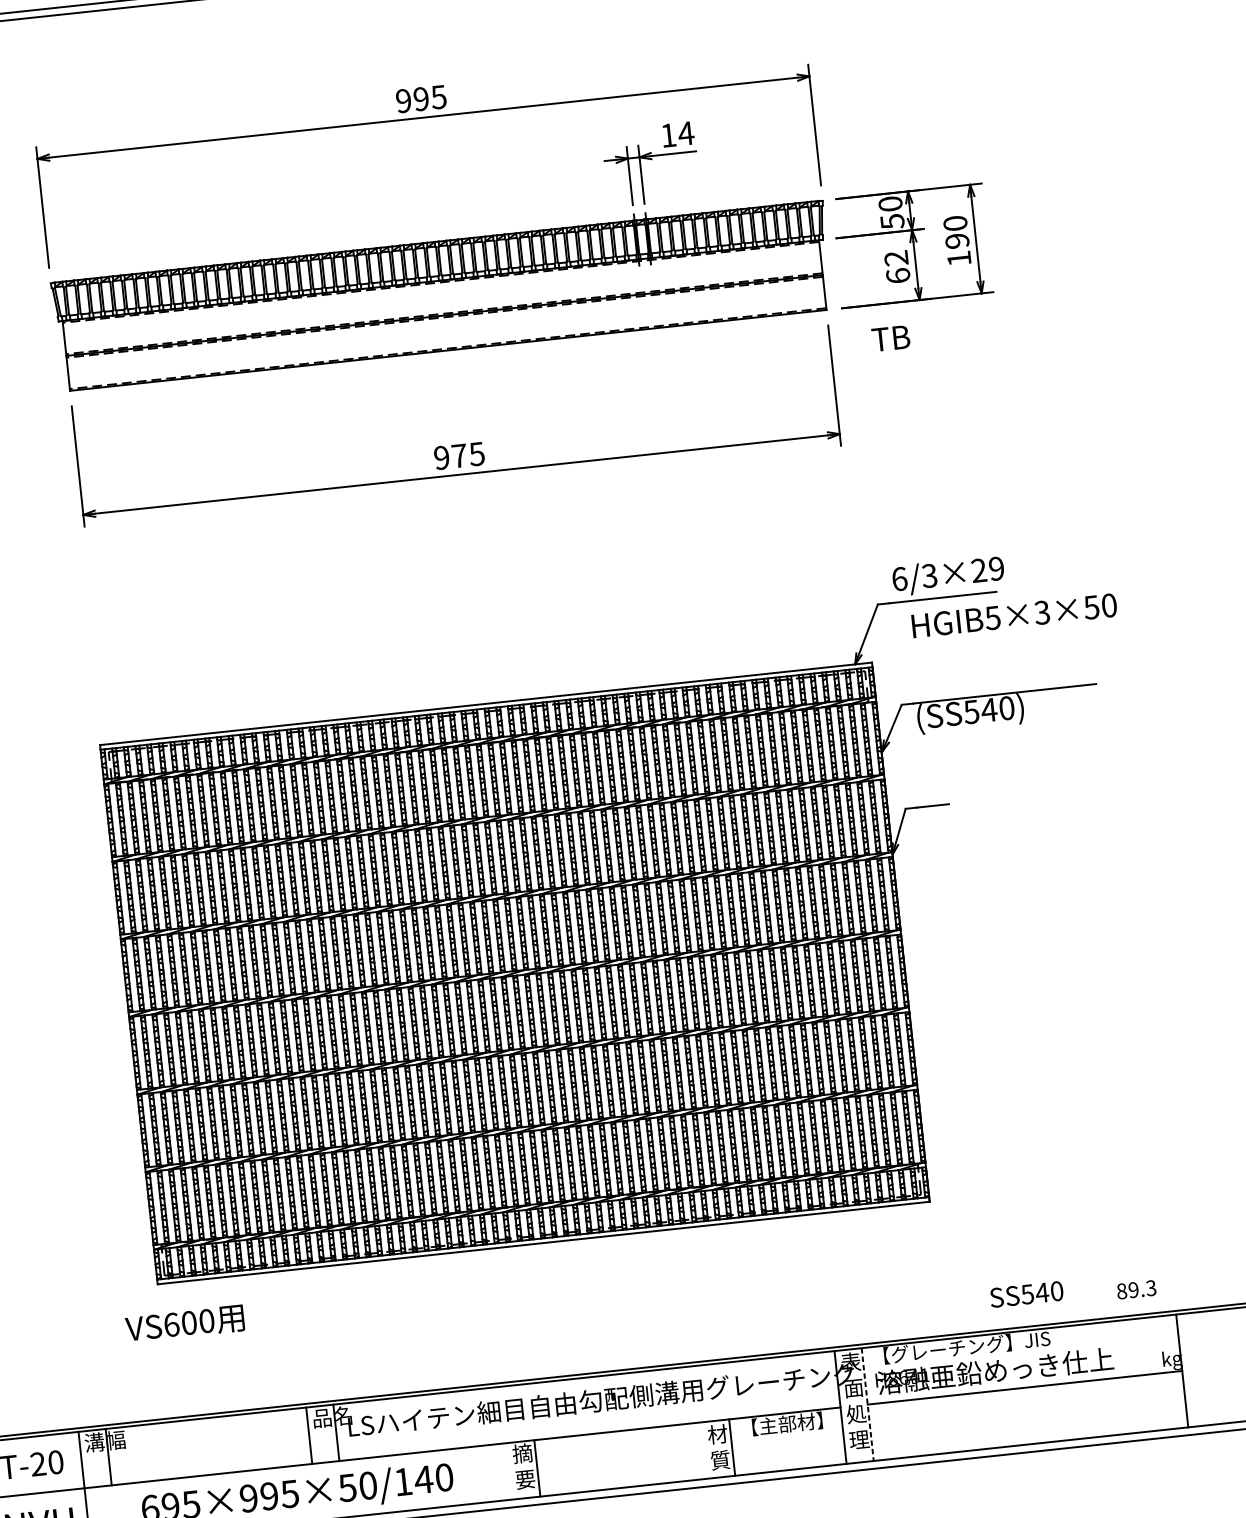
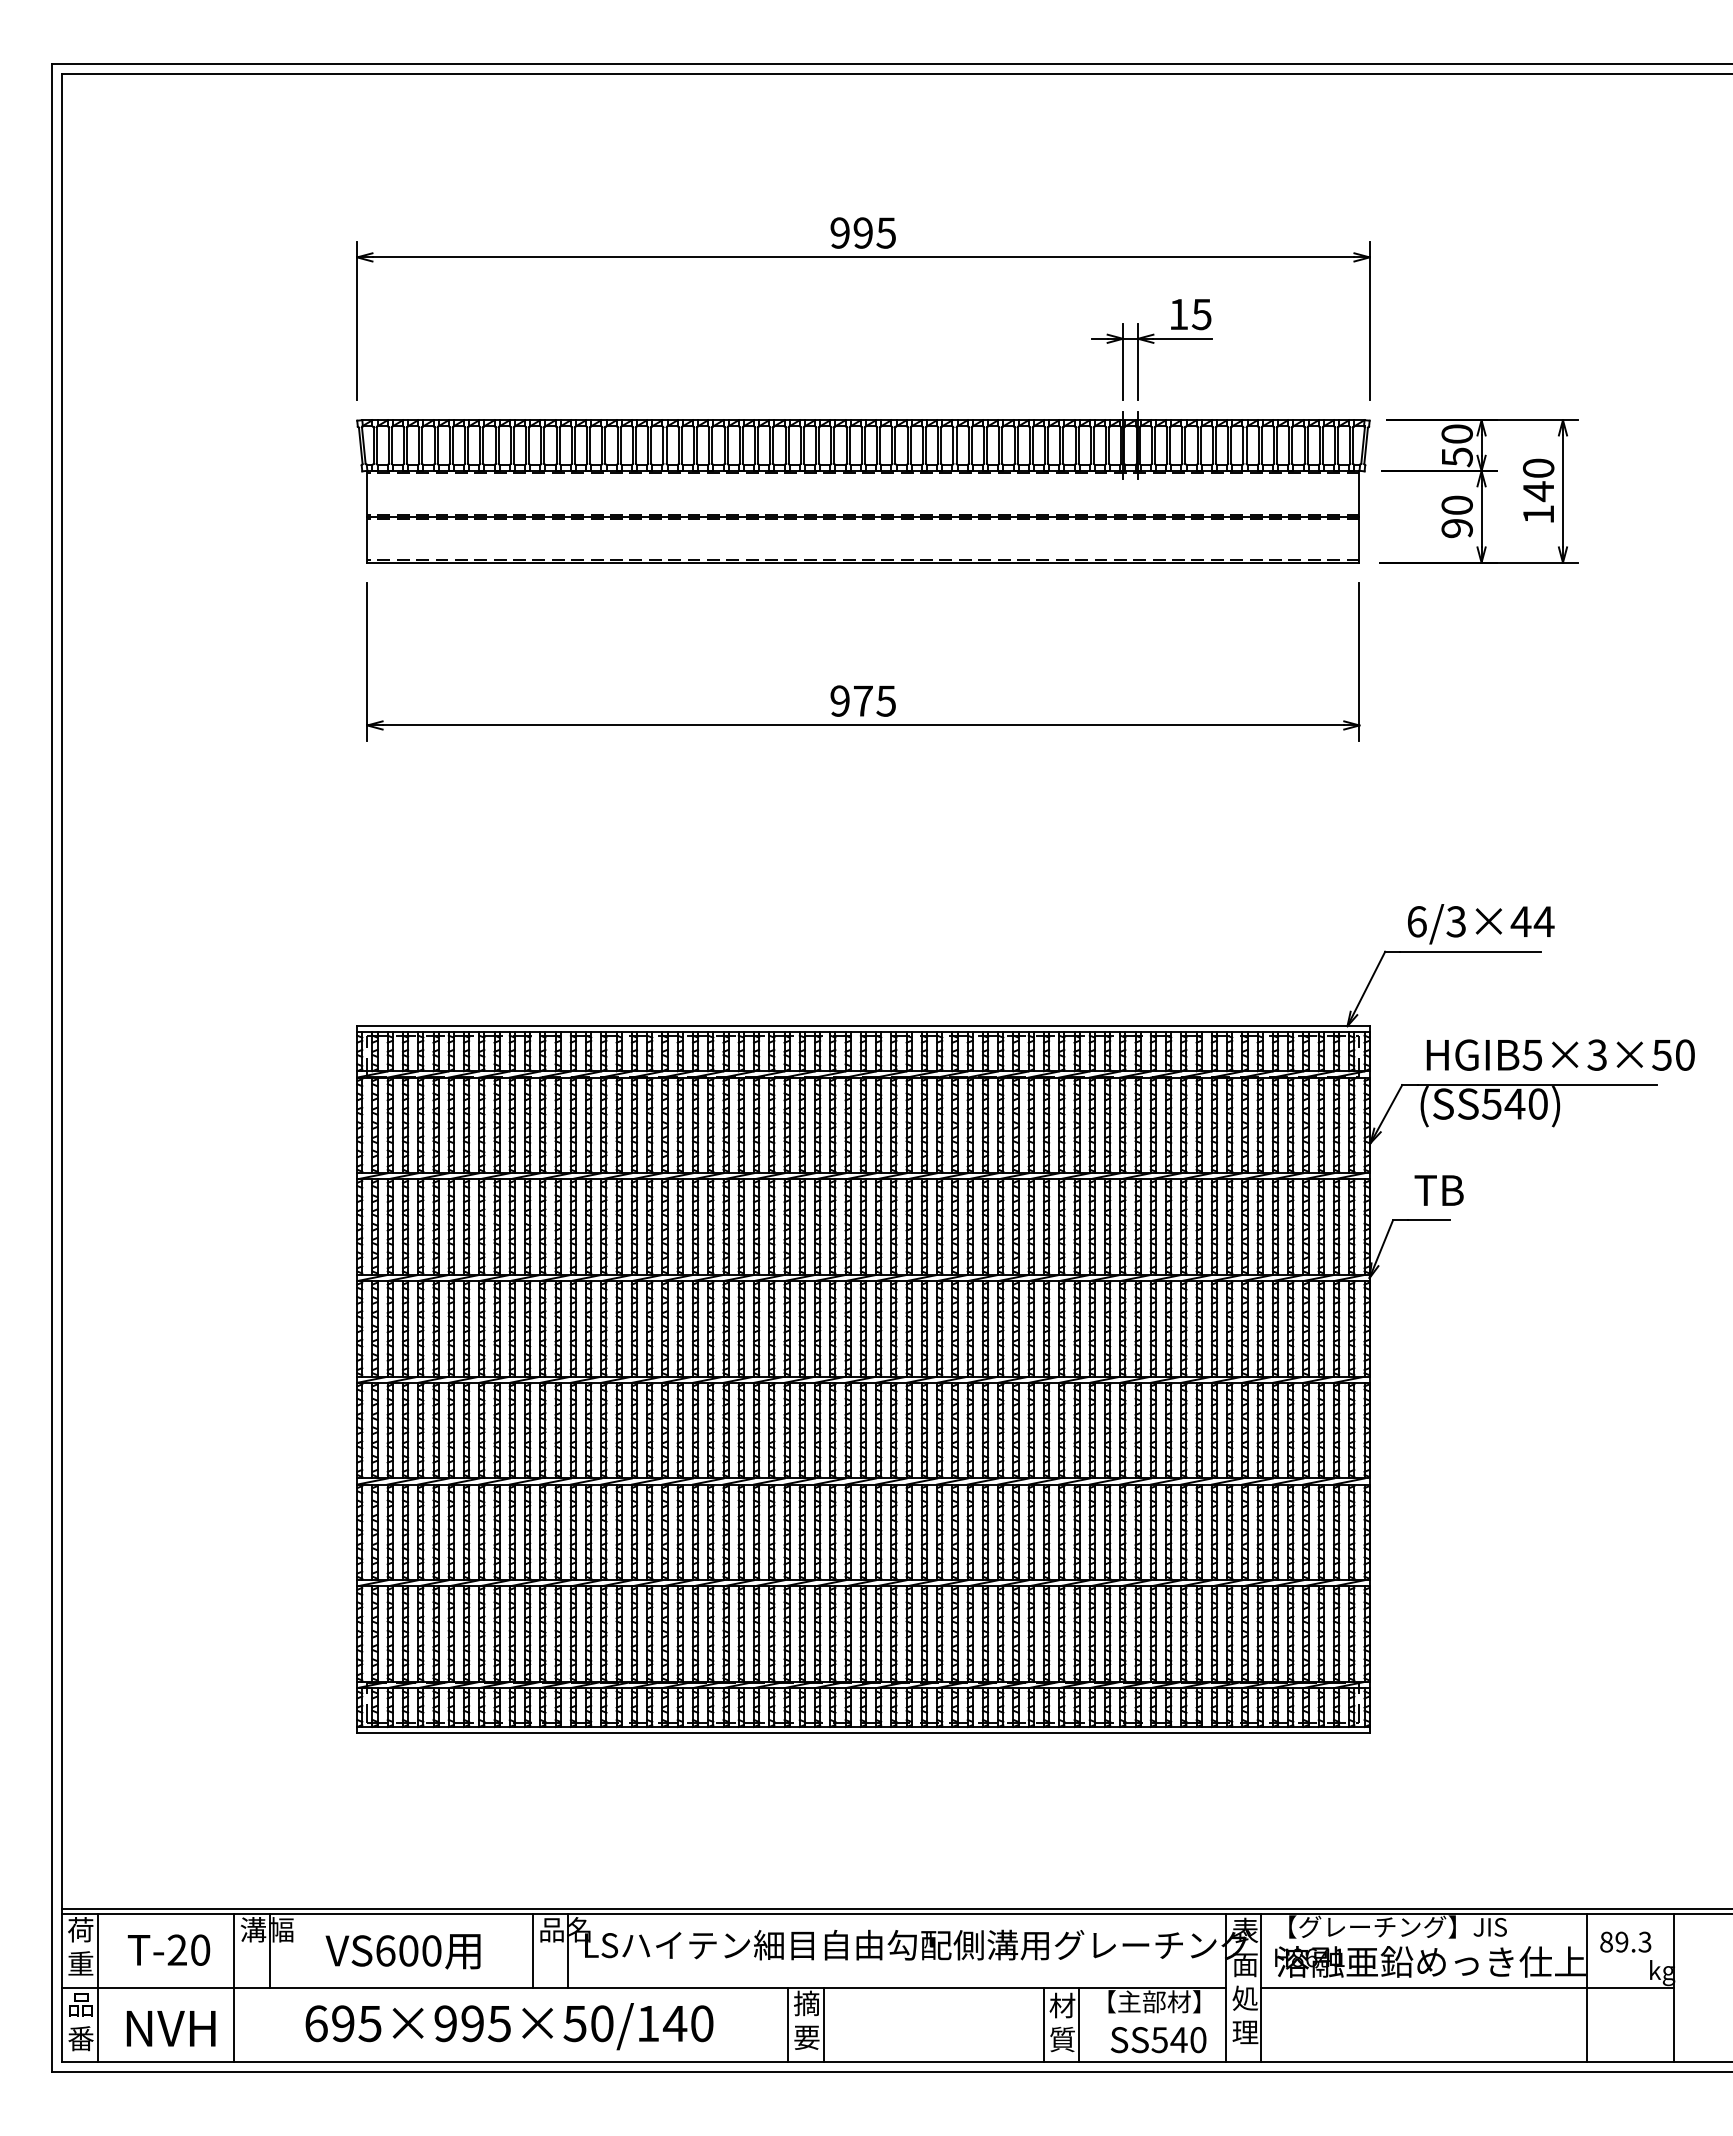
text: (685, 133) -> (1201, 314), 14 -> 15
text: (957, 241) -> (1538, 491), 190 -> 140
text: (896, 266) -> (1456, 516), 62 -> 90
text: (890, 338) -> (1438, 1190), moved
text: (987, 569) -> (1532, 921), 6/3×29 -> 6/3×44
text: (1014, 615) -> (1560, 1054), moved
text: (1136, 1289) -> (1625, 1941), moved
text: (1026, 1294) -> (1158, 2040), moved
text: (184, 1323) -> (402, 1951), moved
line: (1115, 1377) -> (1586, 1987), added
line: (867, 1404) -> (1261, 1987), dashed -> solid
line: (704, 1450) -> (1043, 2024), added
line: (510, 1471) -> (788, 2024), added

